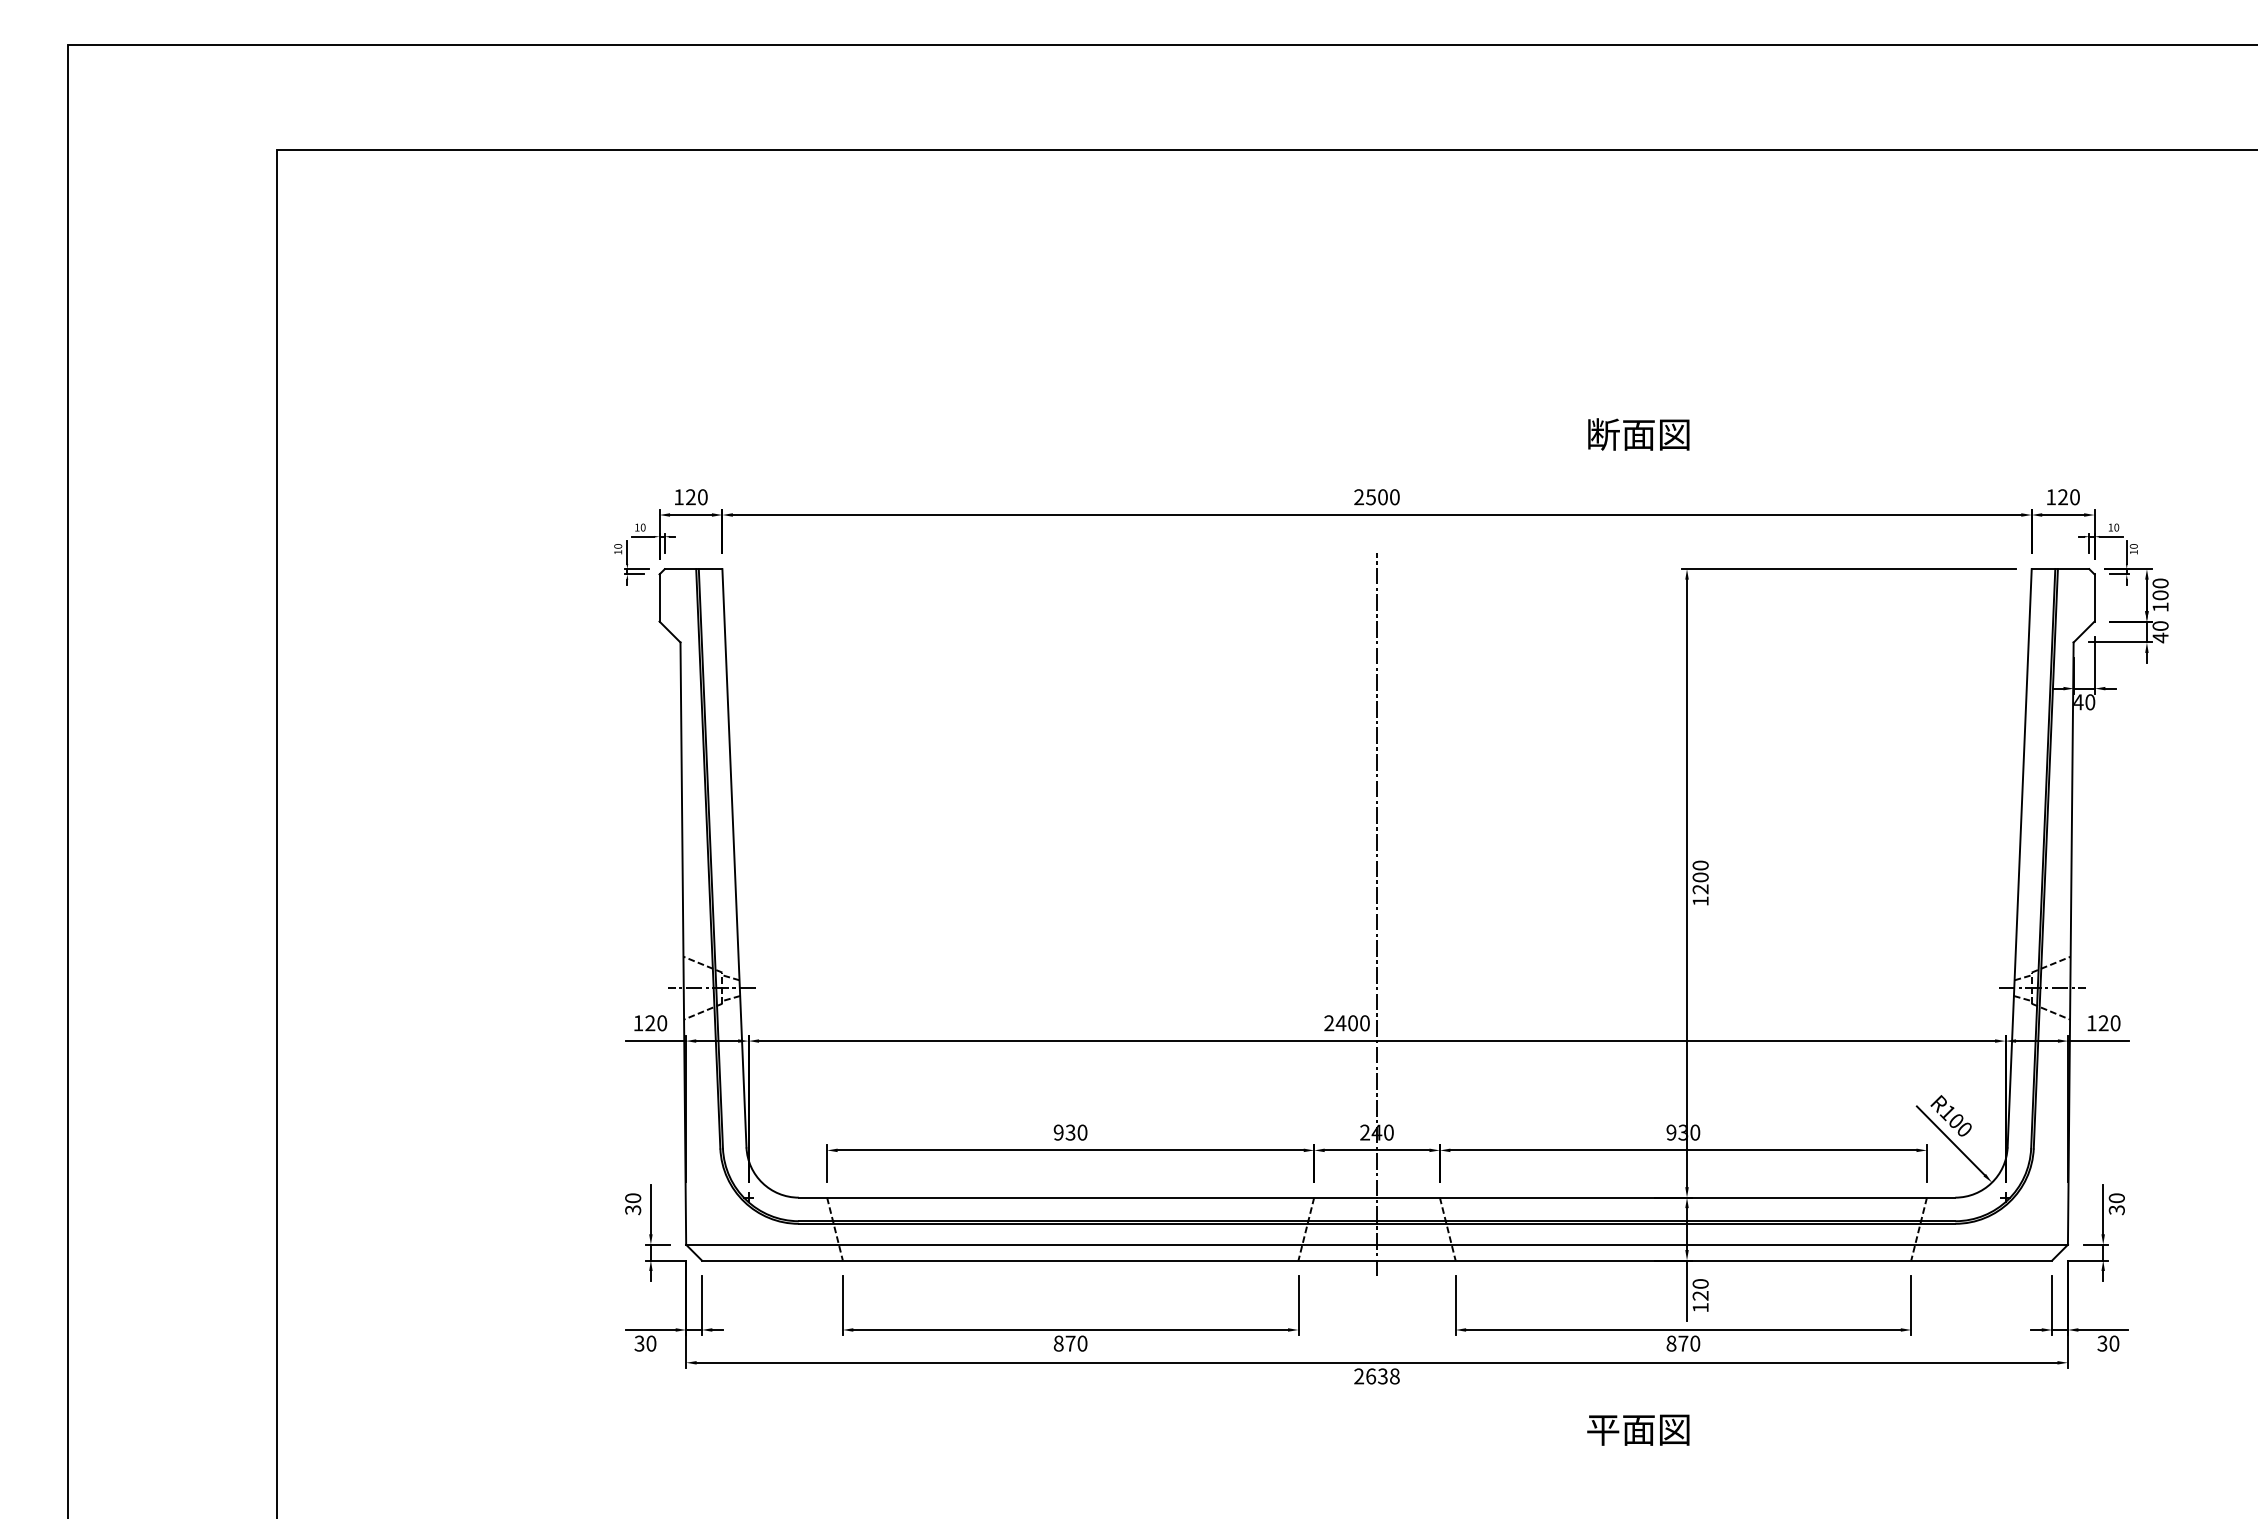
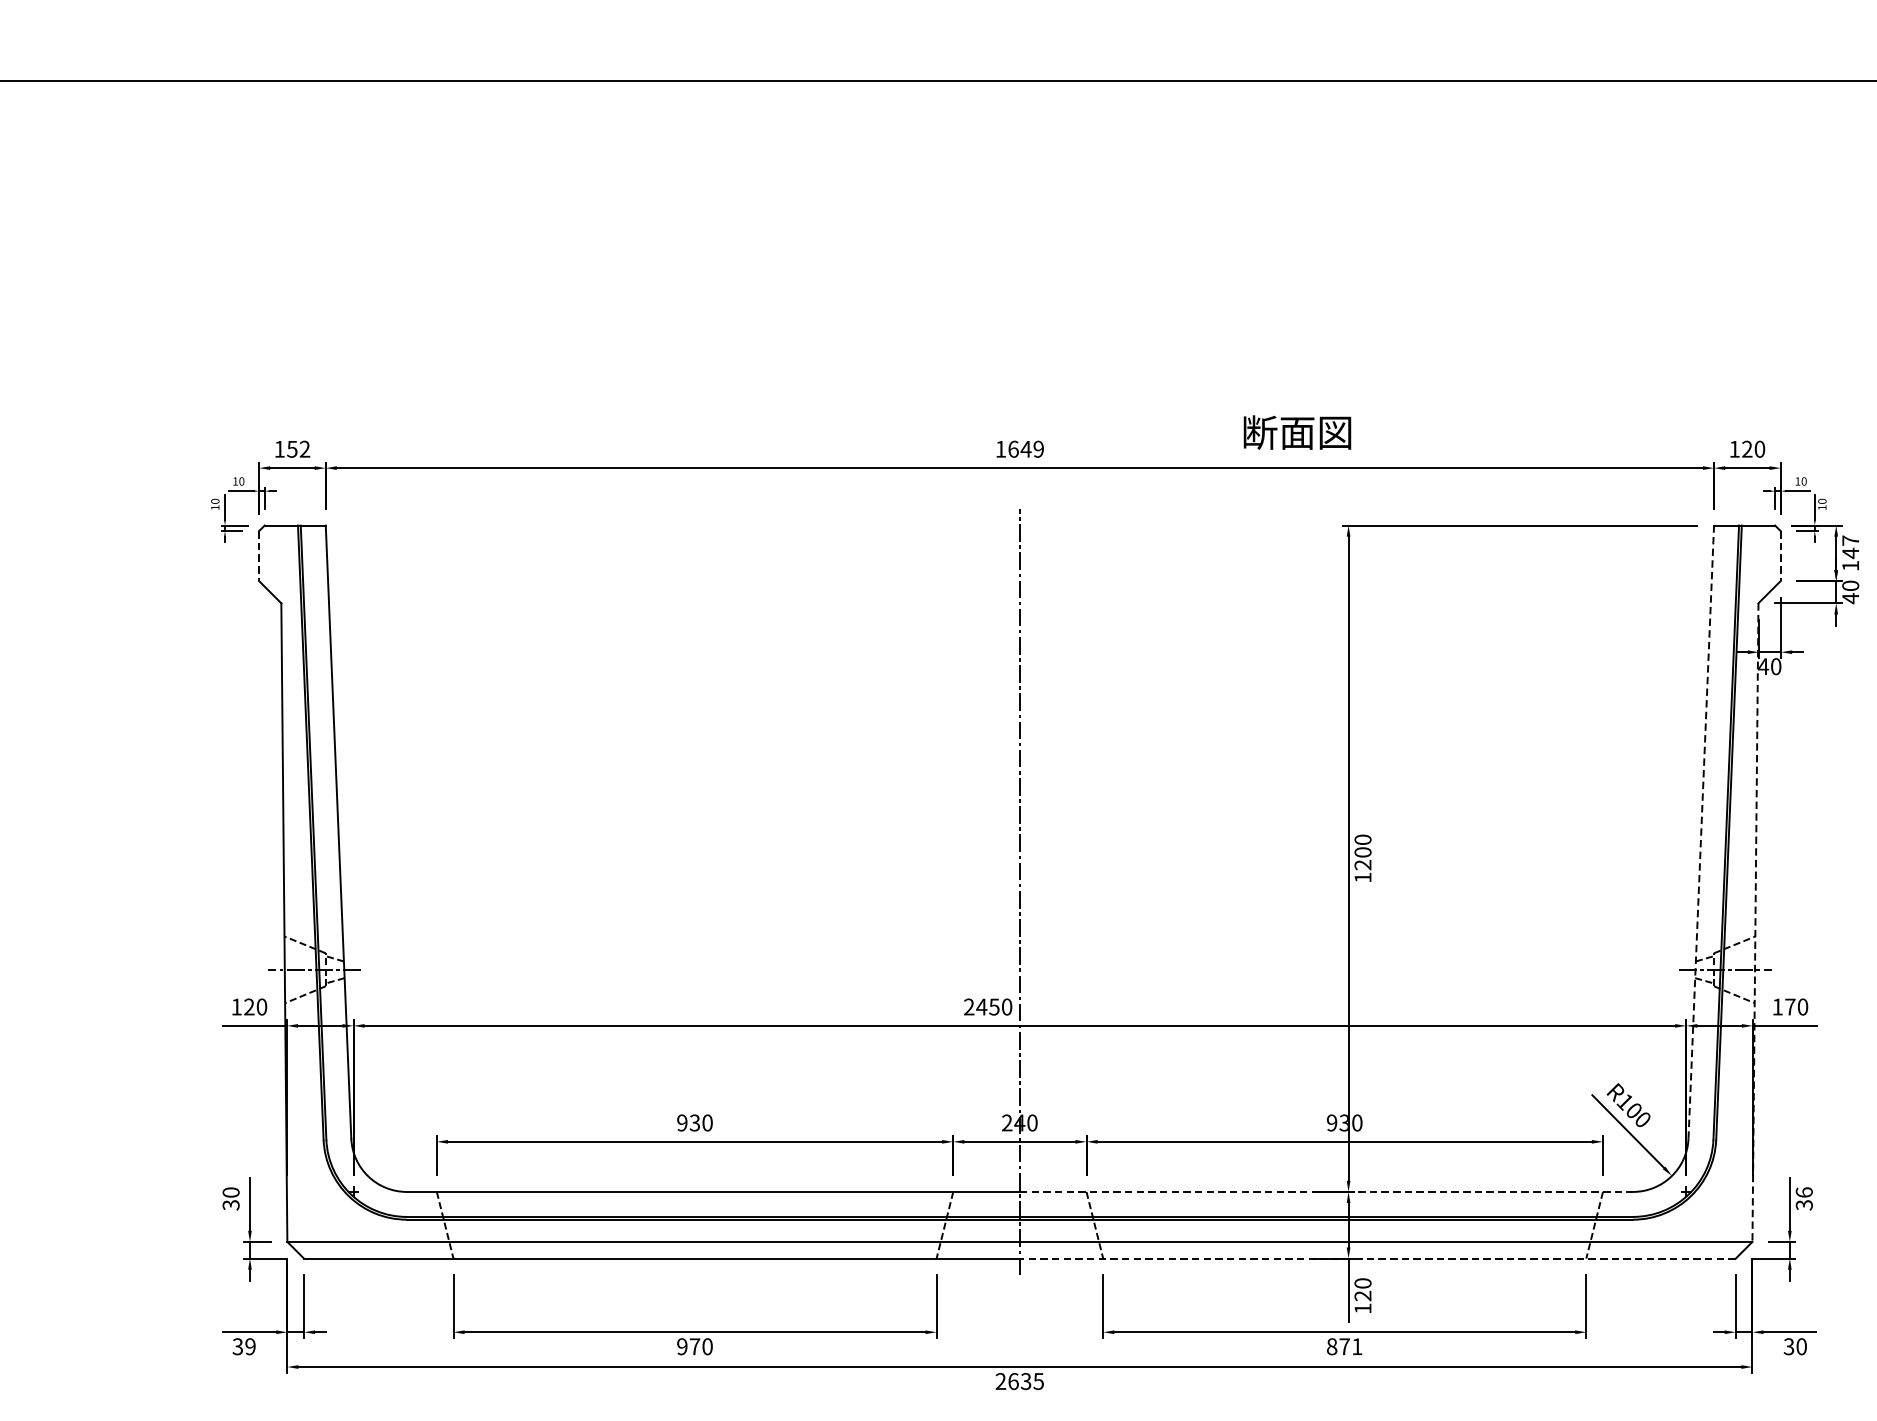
text: (1638, 434) -> (1297, 432), moved
text: (696, 497) -> (298, 449), 120 -> 152
text: (1376, 497) -> (1019, 449), 2500 -> 1649
text: (2160, 589) -> (1850, 547), 100 -> 147
line: (659, 597) -> (259, 555), solid -> dashed
line: (2094, 597) -> (1780, 555), solid -> dashed
line: (2019, 857) -> (1701, 831), solid -> dashed
line: (2070, 944) -> (1755, 923), solid -> dashed
text: (1352, 1023) -> (993, 1007), 2400 -> 2450
text: (2103, 1023) -> (1790, 1007), 120 -> 170
line: (1666, 1197) -> (1326, 1191), solid -> dashed
text: (2116, 1198) -> (1803, 1192), 30 -> 36
line: (1714, 1260) -> (1377, 1258), solid -> dashed
text: (651, 1343) -> (250, 1346), 30 -> 39
text: (1058, 1343) -> (682, 1346), 870 -> 970
text: (1695, 1343) -> (1357, 1346), 870 -> 871
text: (1394, 1376) -> (1038, 1381), 2638 -> 2635

